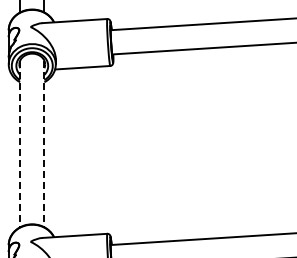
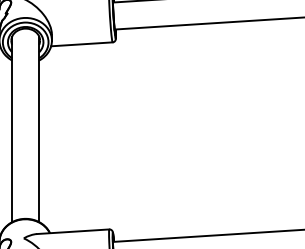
line: (20, 144) -> (12, 129), dashed -> solid
line: (44, 144) -> (39, 129), dashed -> solid

